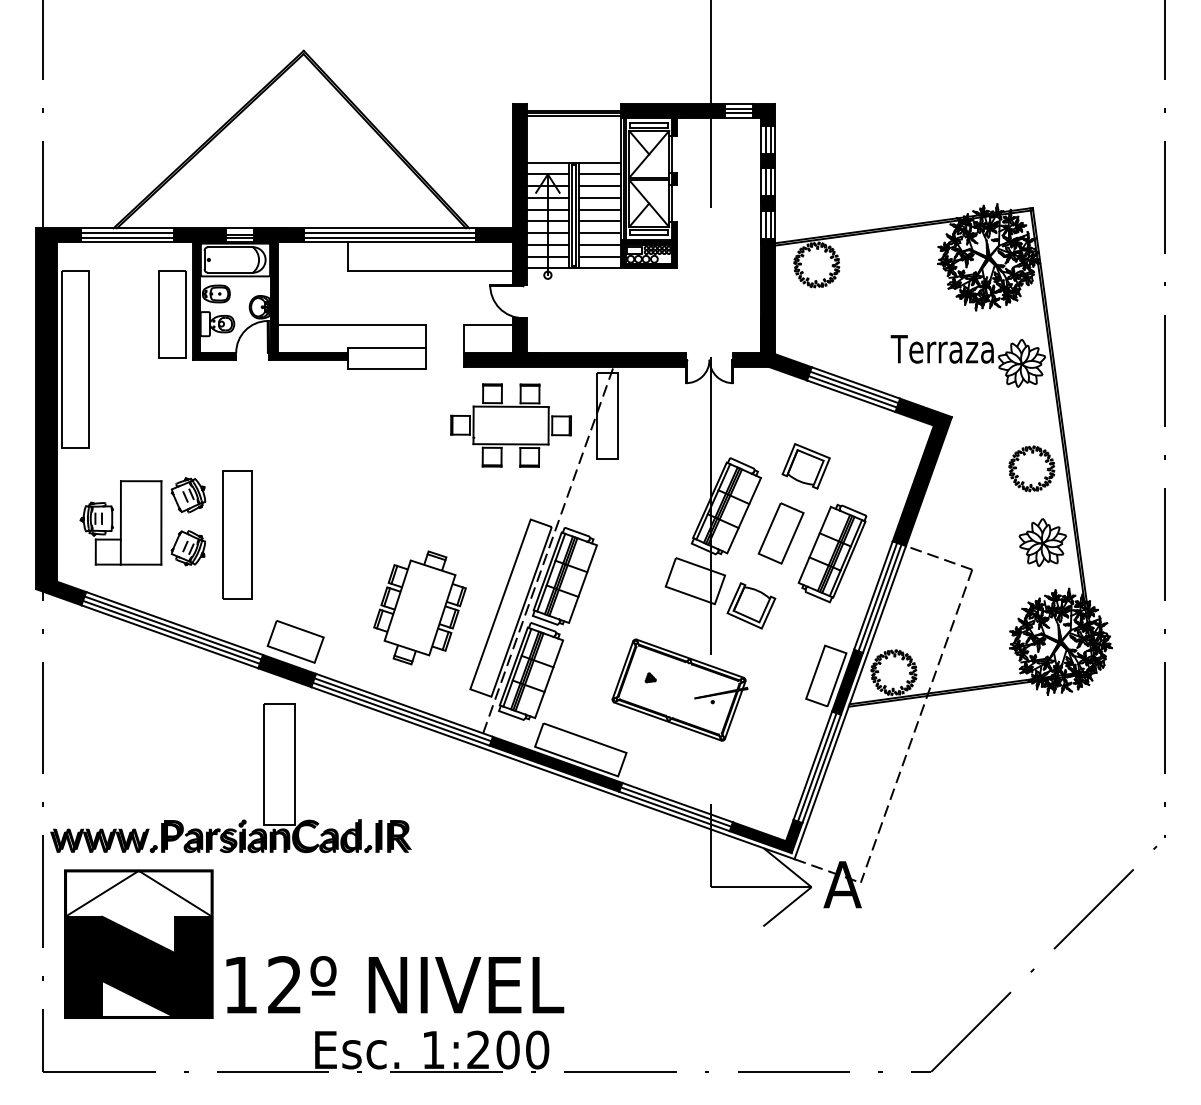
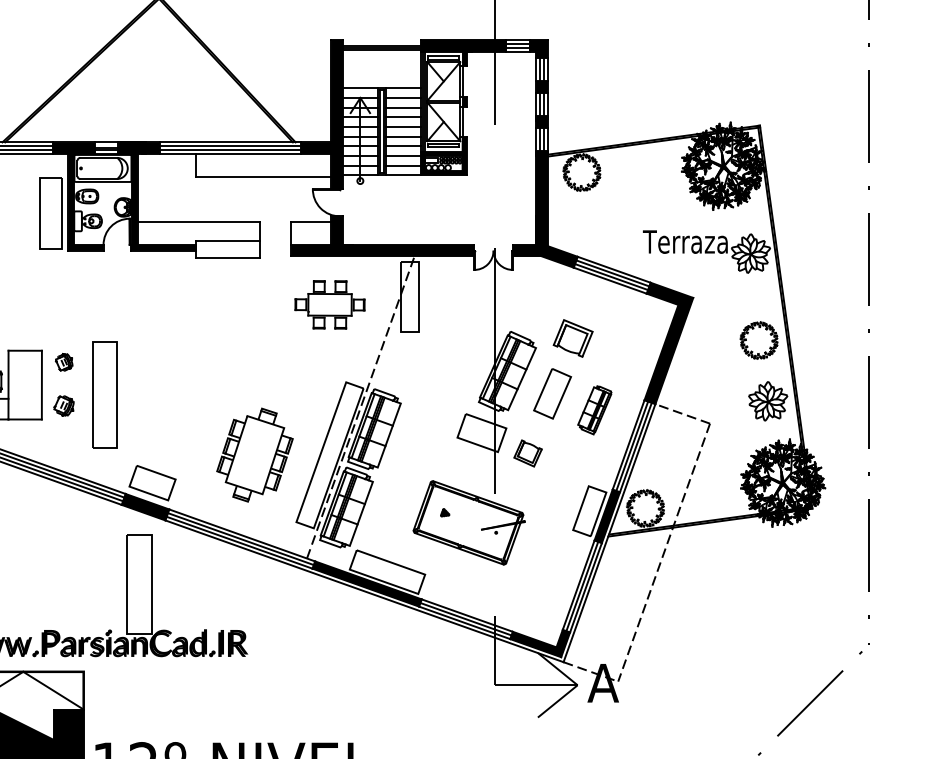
part: (510, 425) -> (329, 304), size x0.7
part: (188, 495) -> (64, 362), size x0.6
part: (187, 548) -> (63, 406), size x0.7
part: (832, 553) -> (594, 410), size x0.6
part: (751, 605) -> (528, 453), size x0.7

